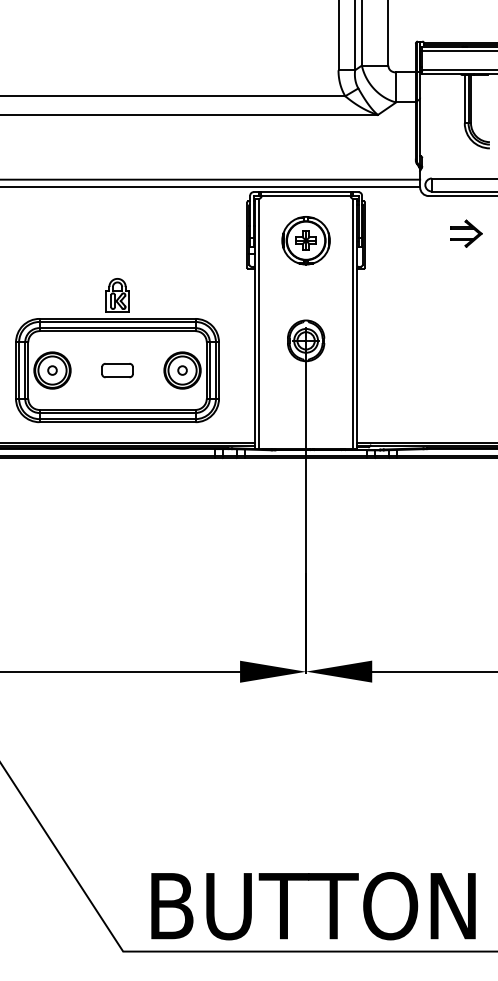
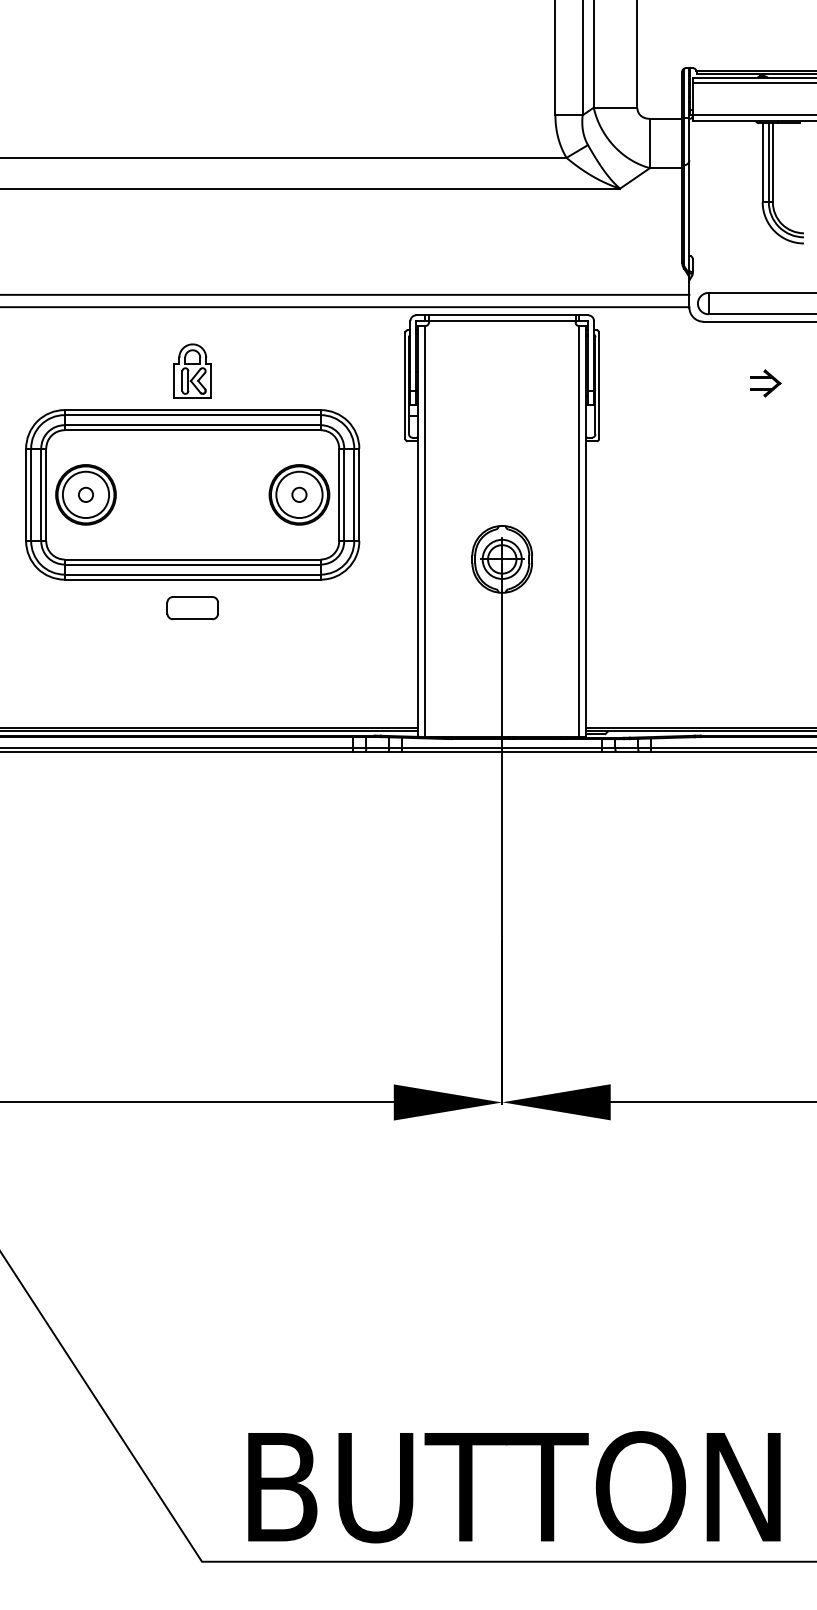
part: (466, 233) -> (765, 383), size x0.6
part: (305, 240) -> (501, 394), removed
part: (117, 350) -> (192, 461), moved

